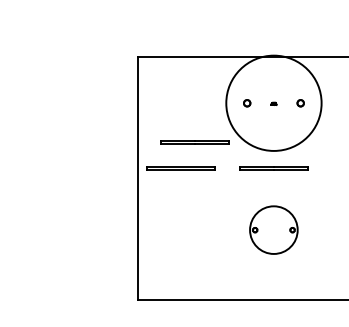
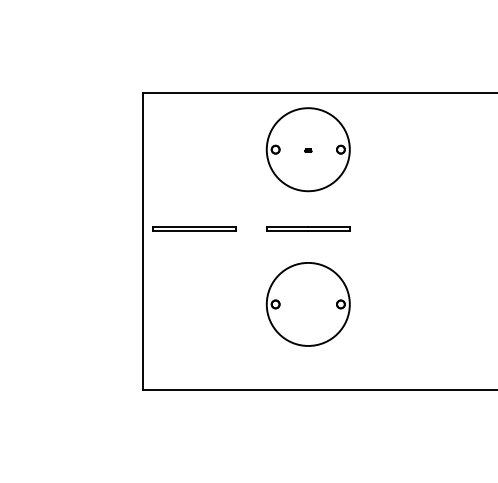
circle: (273, 103) -> (307, 149), size x0.71
part: (195, 141) -> (212, 196), removed
part: (273, 230) -> (307, 304), size x1.43

